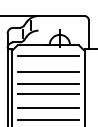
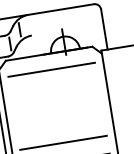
line: (47, 72) -> (54, 92), removed
line: (47, 83) -> (56, 108), removed
line: (47, 94) -> (59, 124), removed

